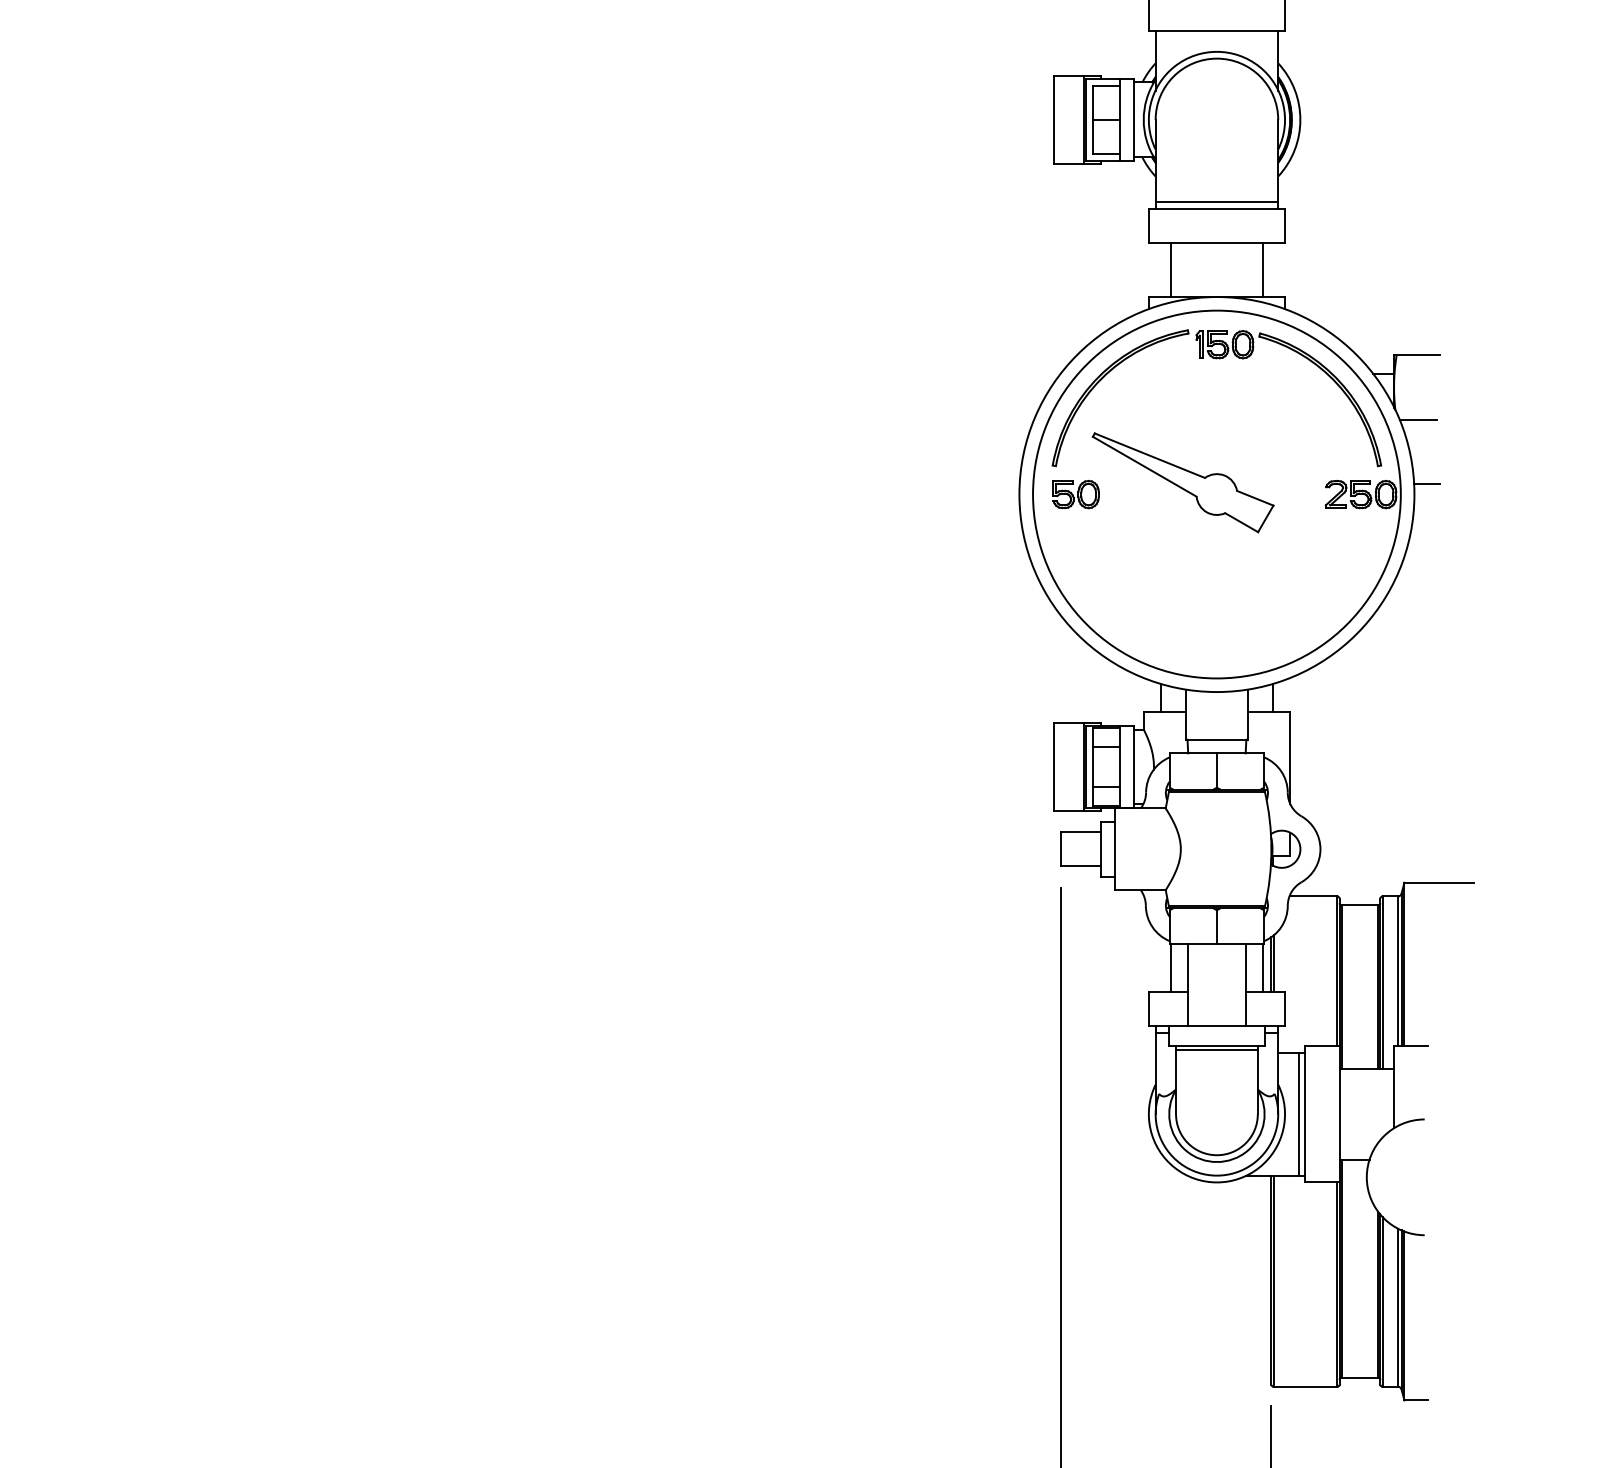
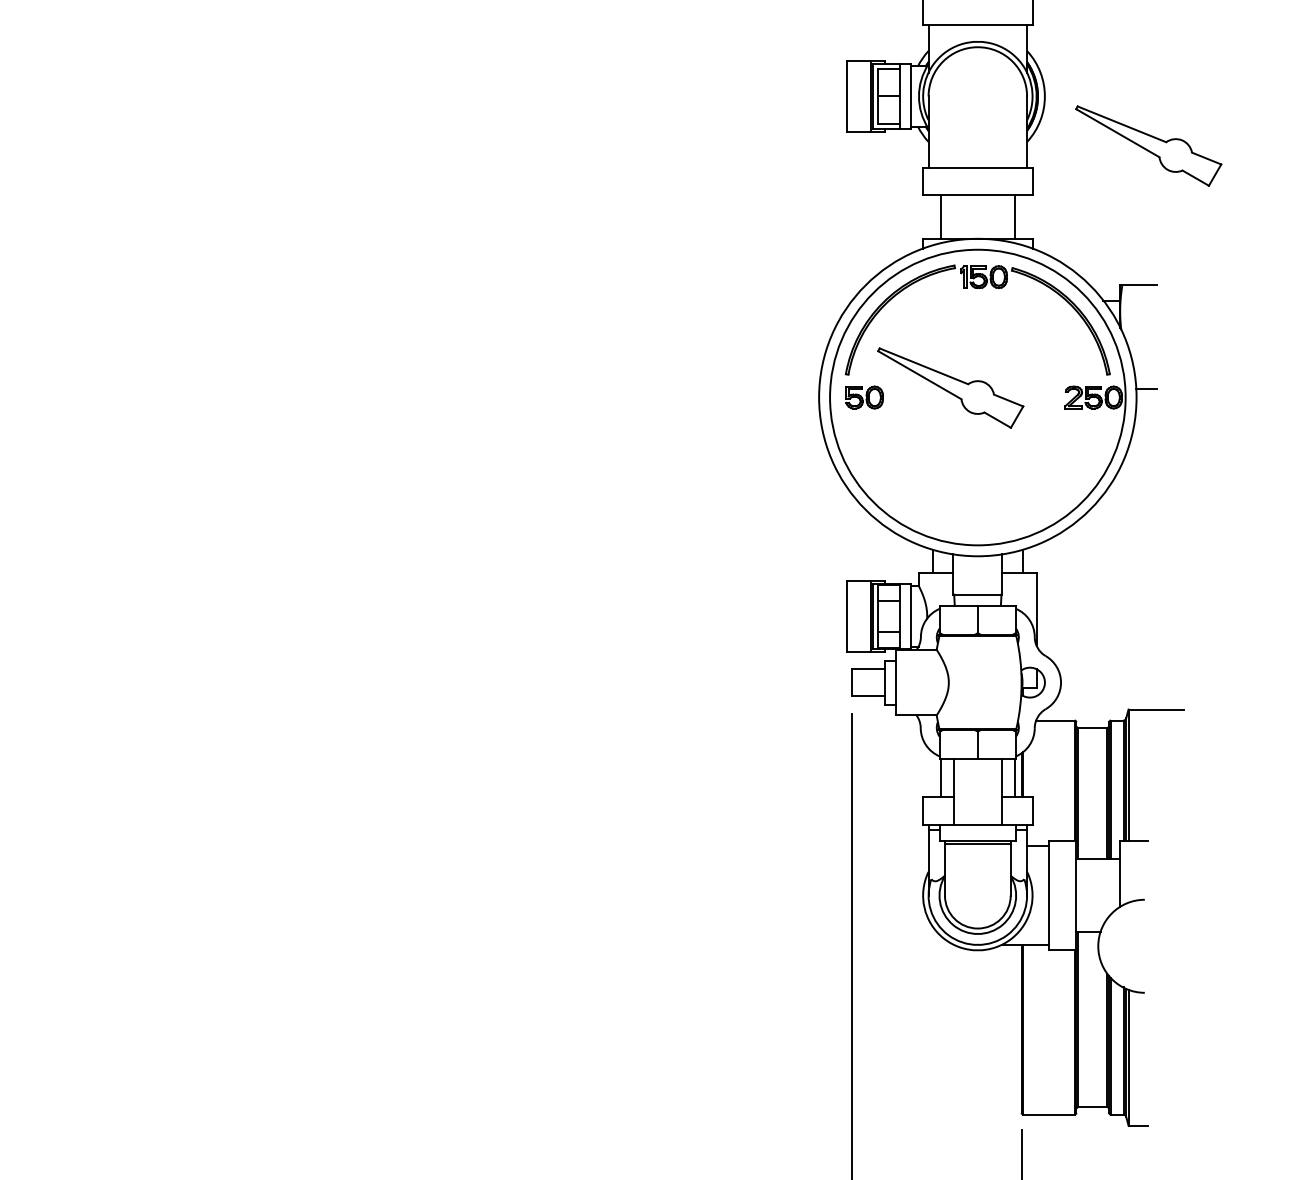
part: (1429, 180) -> (1148, 145), added
line: (1216, 202) -> (977, 162), removed
line: (1418, 419) -> (1139, 337), removed
line: (1298, 1114) -> (1043, 895), removed

